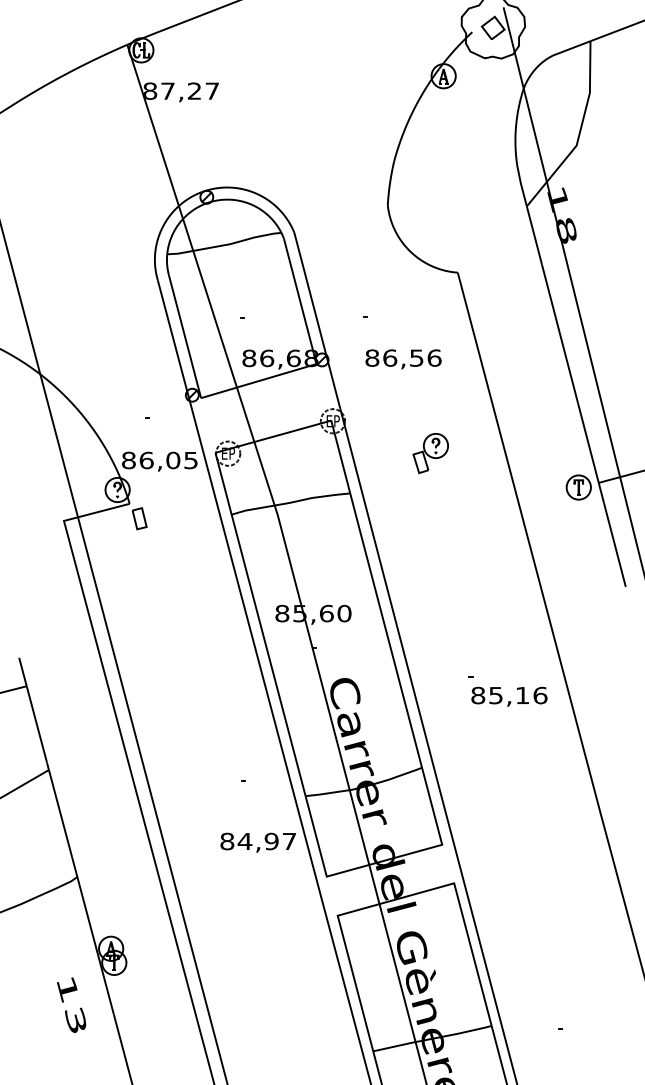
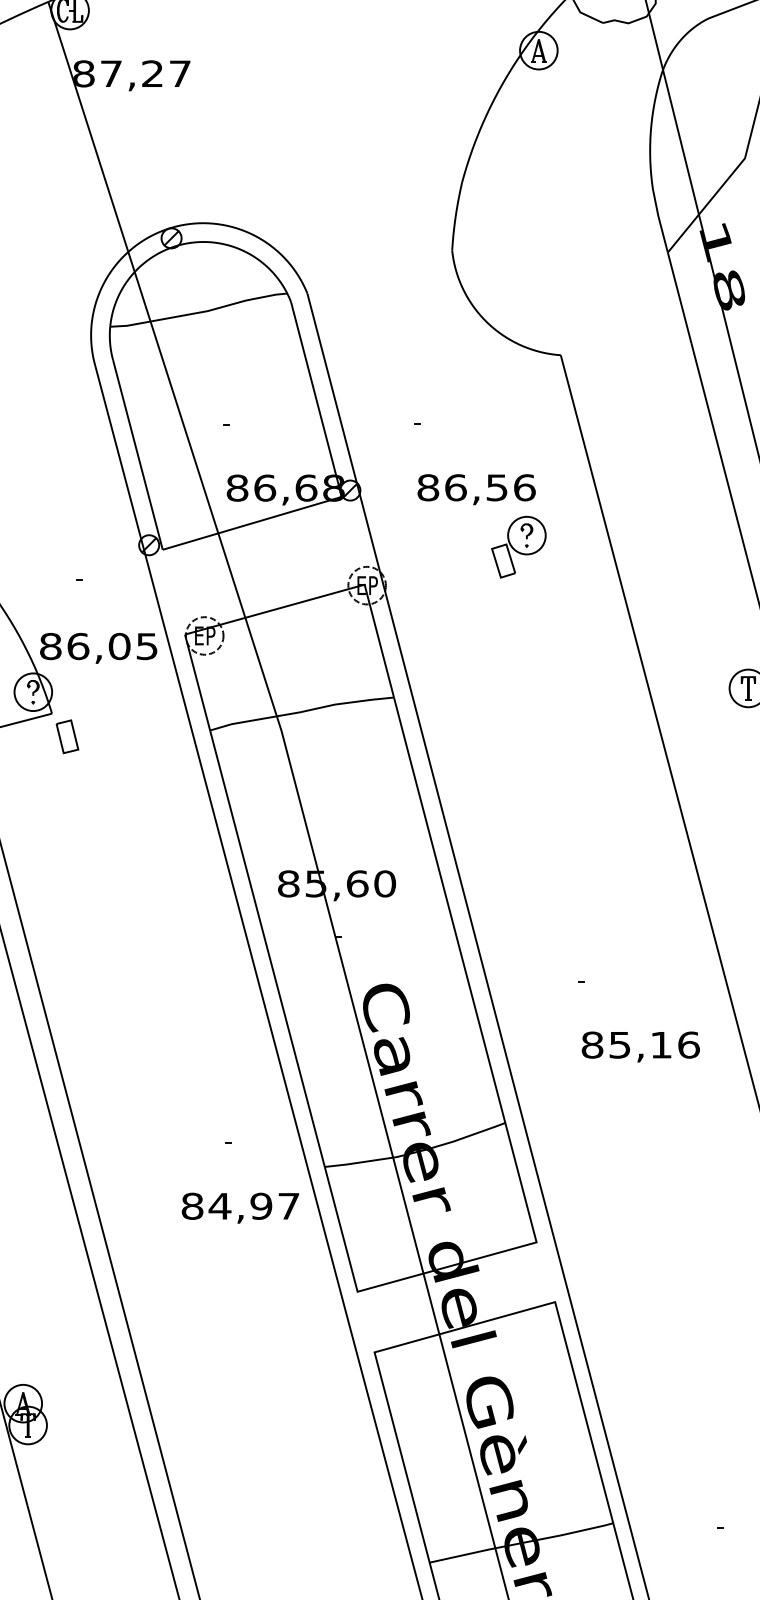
part: (430, 453) -> (518, 547), moved
text: (509, 696) -> (640, 1046), moved
text: (257, 842) -> (239, 1207), moved

